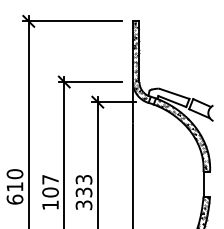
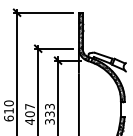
text: (49, 204) -> (29, 121), 107 -> 407

